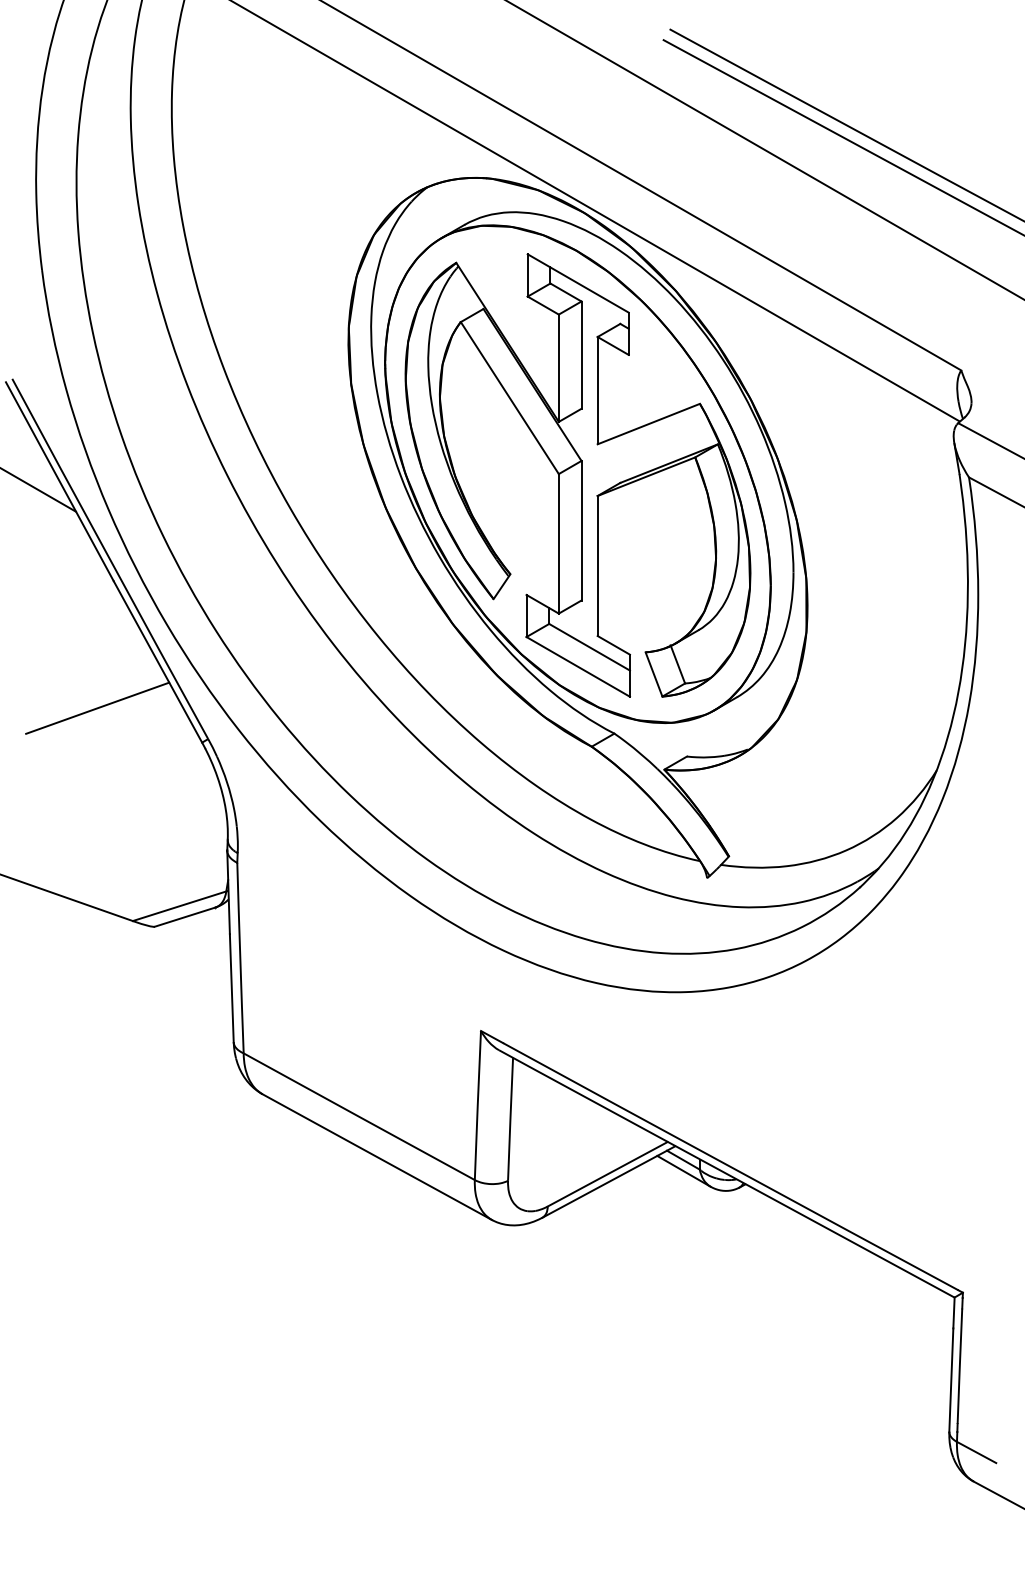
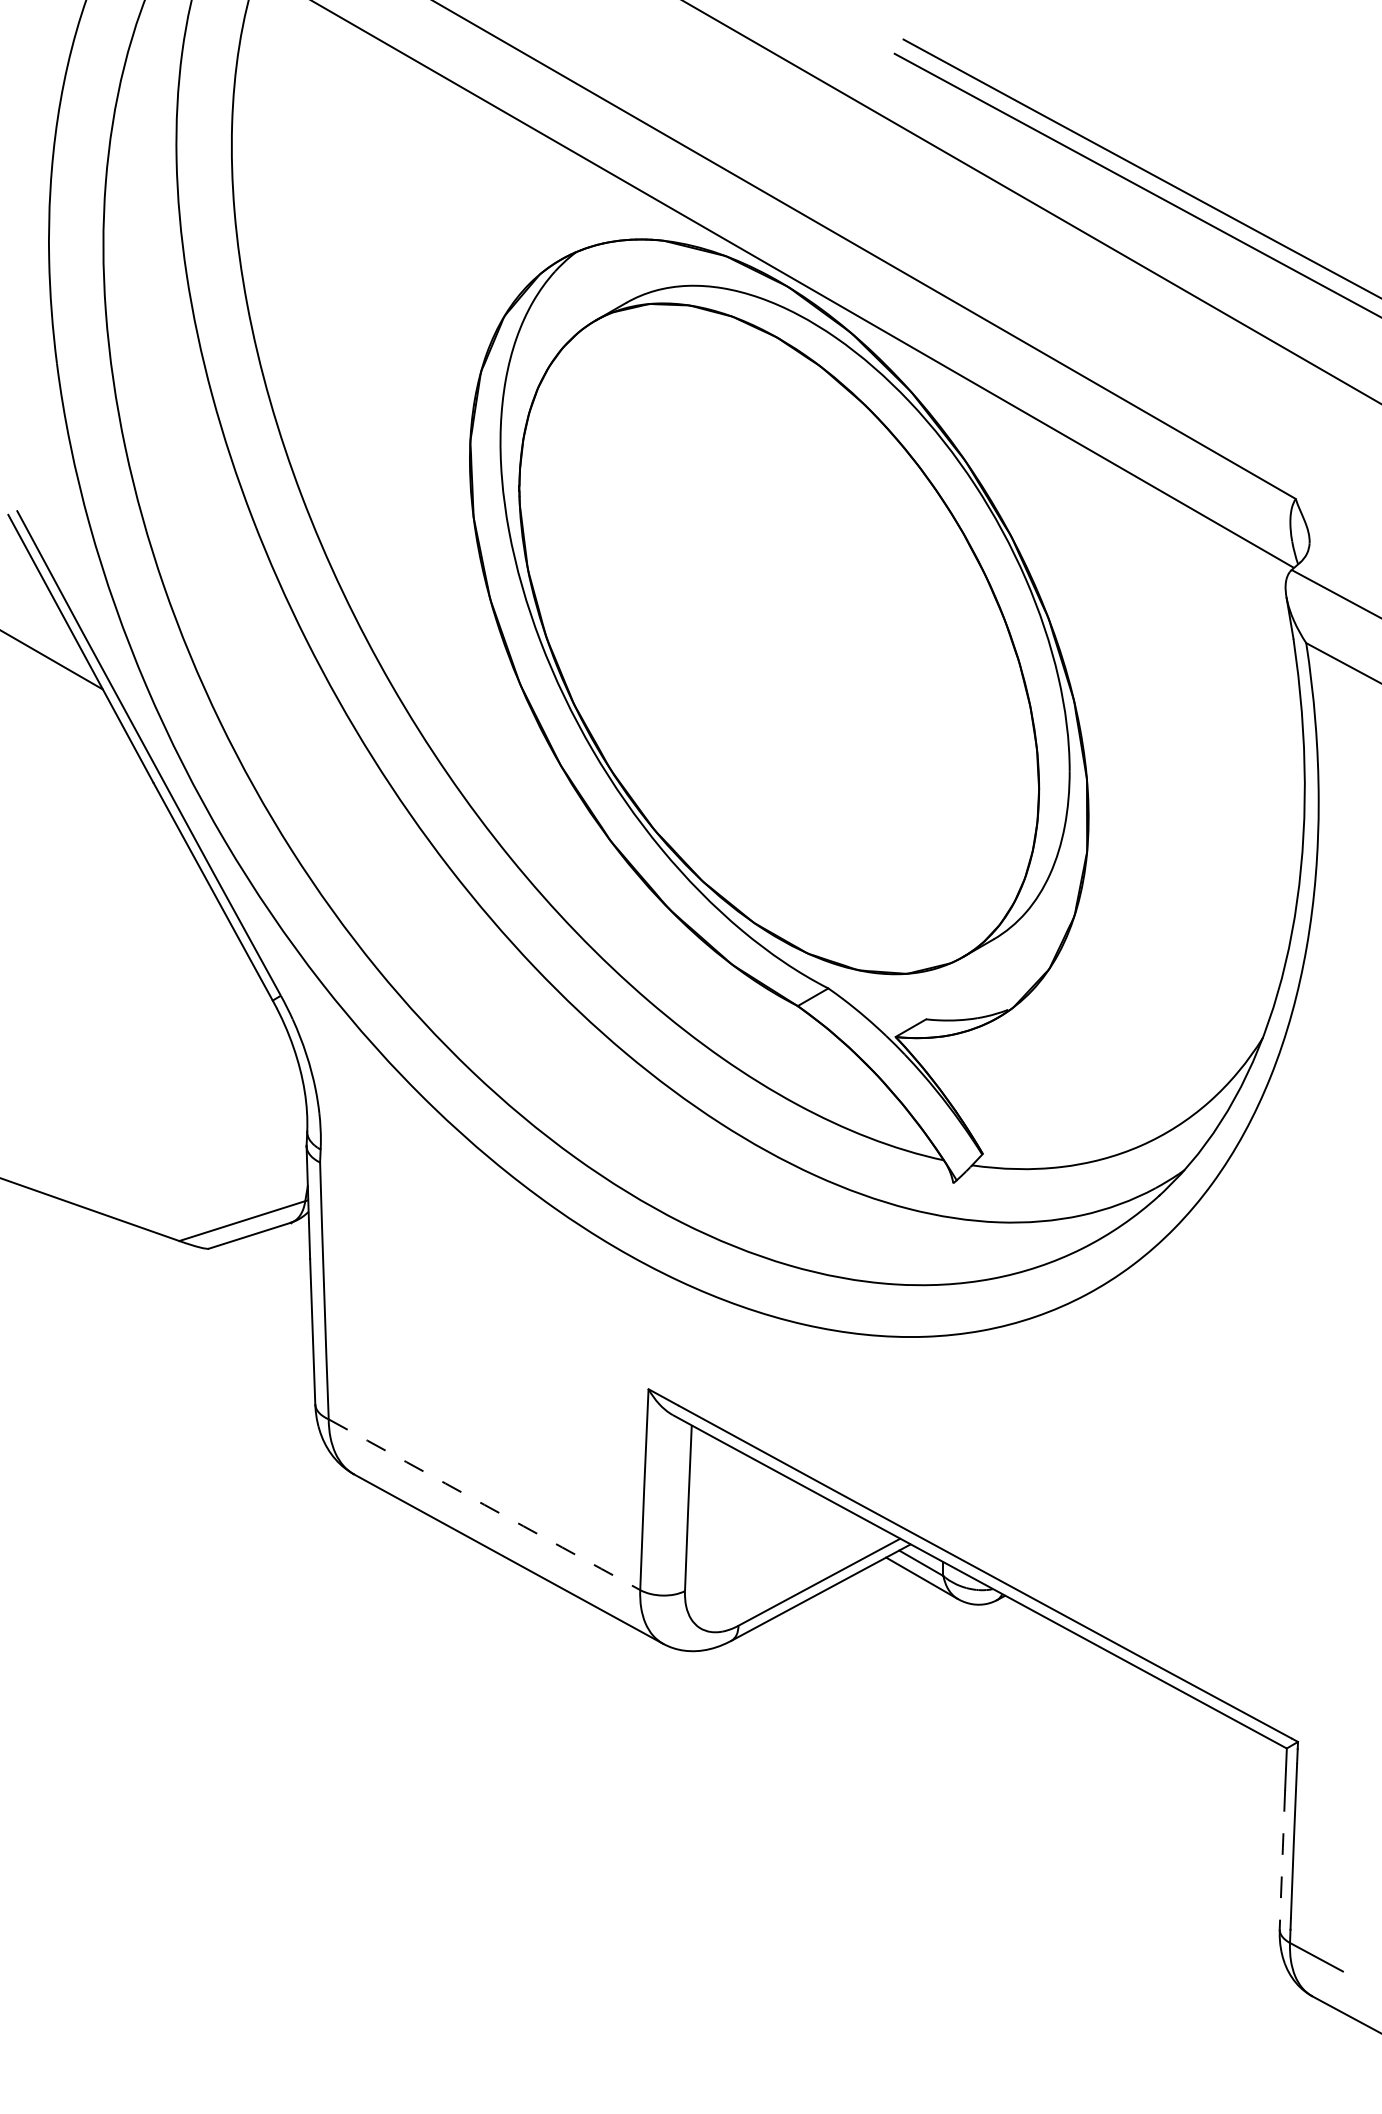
part: (578, 475) -> (779, 640), removed
line: (97, 707) -> (131, 953), removed
arc: (359, 1116) -> (484, 1504), solid -> dashed
line: (951, 1379) -> (1282, 1859), solid -> dashed

